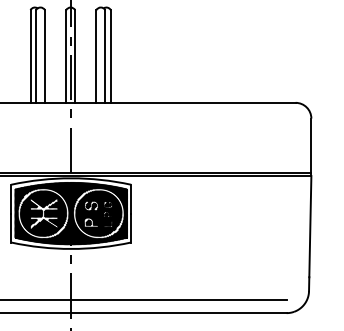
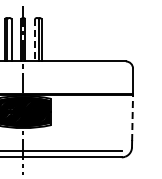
line: (95, 56) -> (34, 40), solid -> dashed
line: (310, 225) -> (132, 117), solid -> dashed

